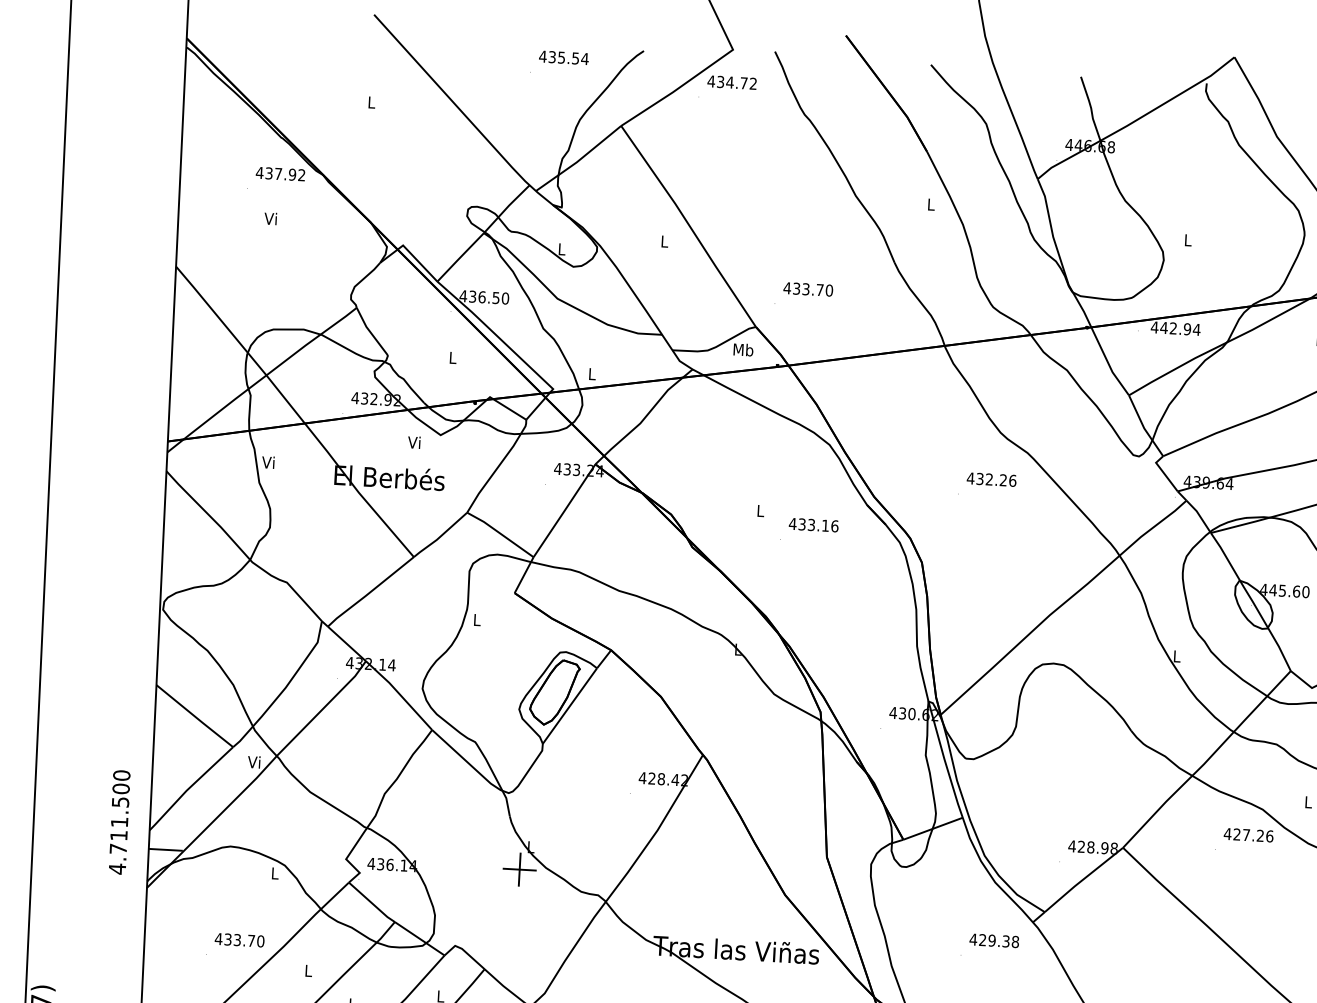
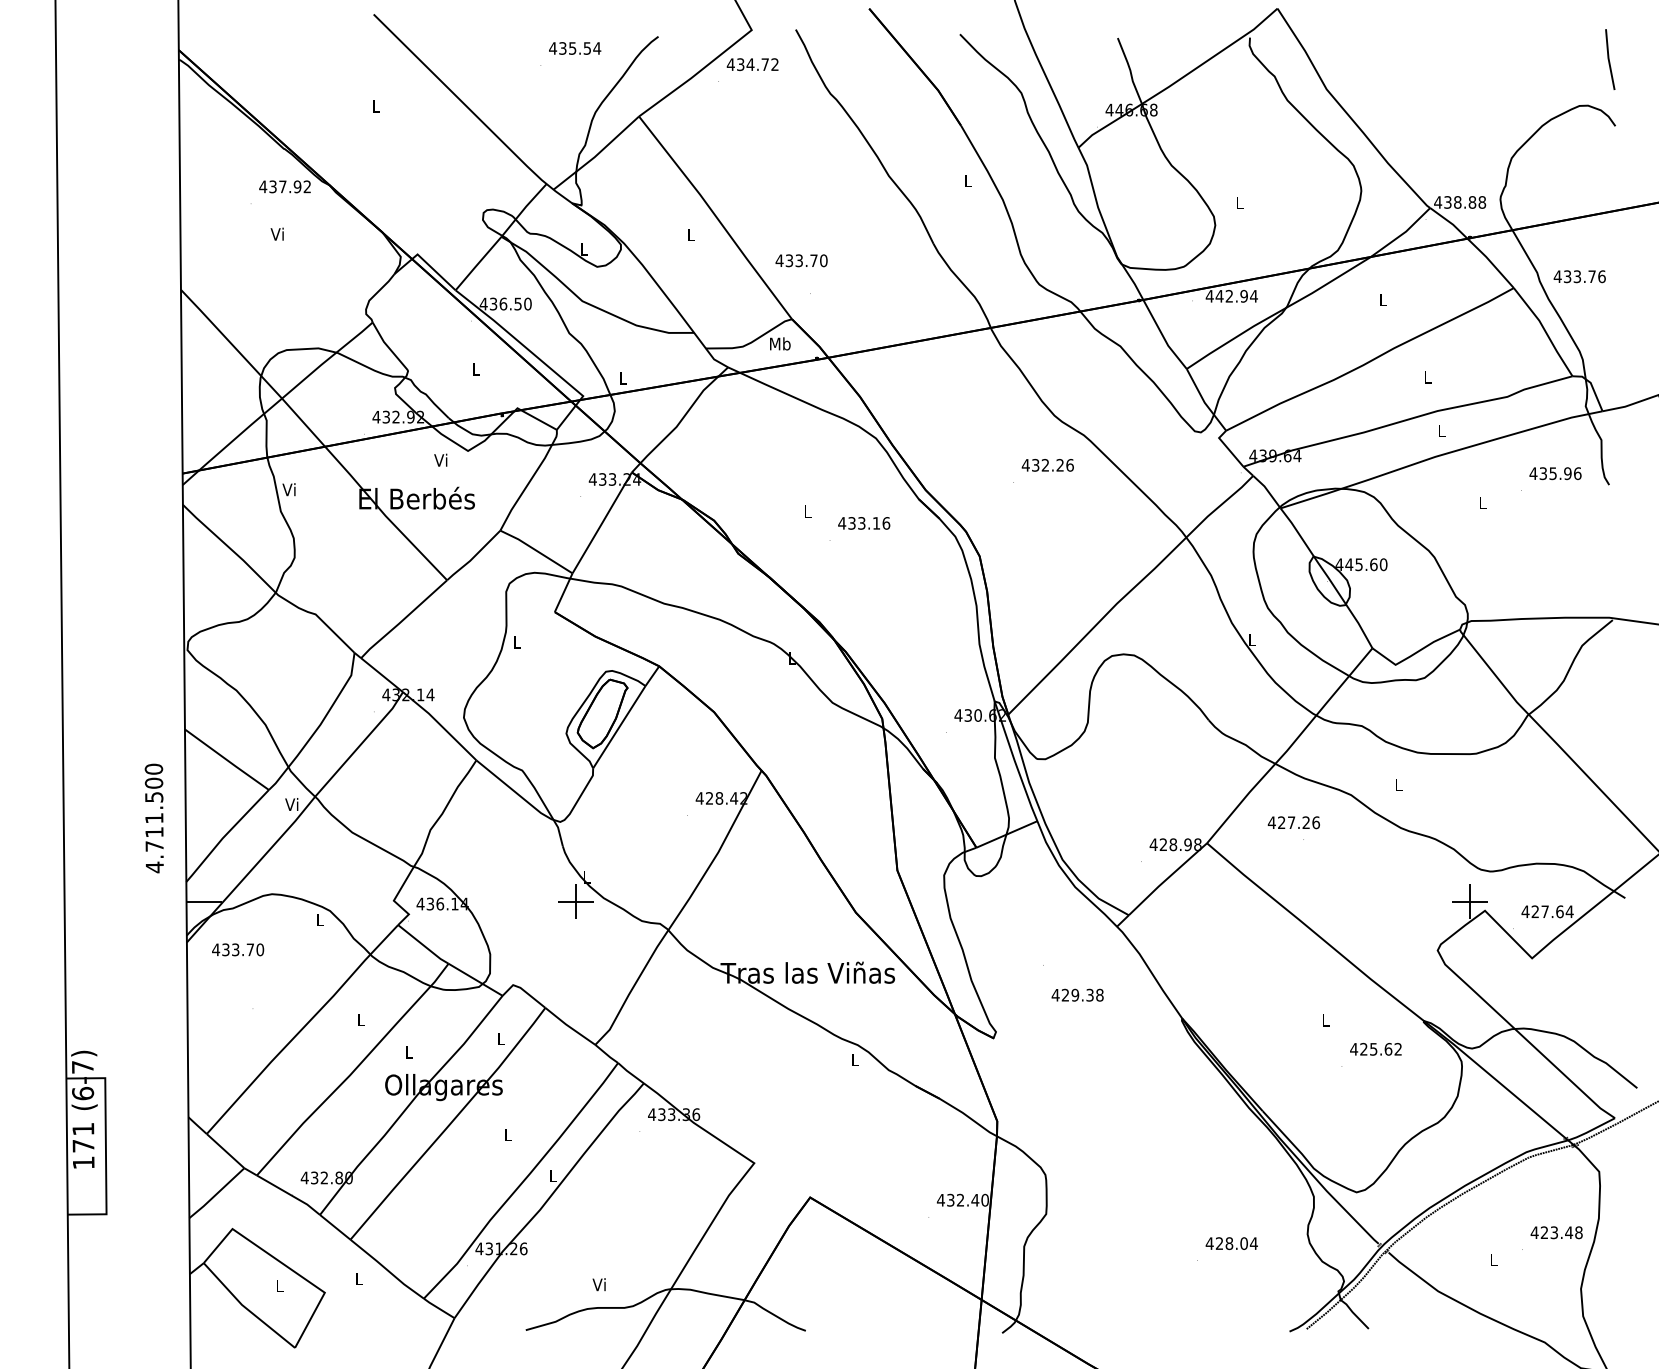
text: (808, 289) -> (801, 260), moved
text: (118, 822) -> (153, 818), moved
text: (1248, 834) -> (1293, 822), moved
text: (240, 939) -> (238, 949), moved
text: (994, 940) -> (1077, 994), moved

